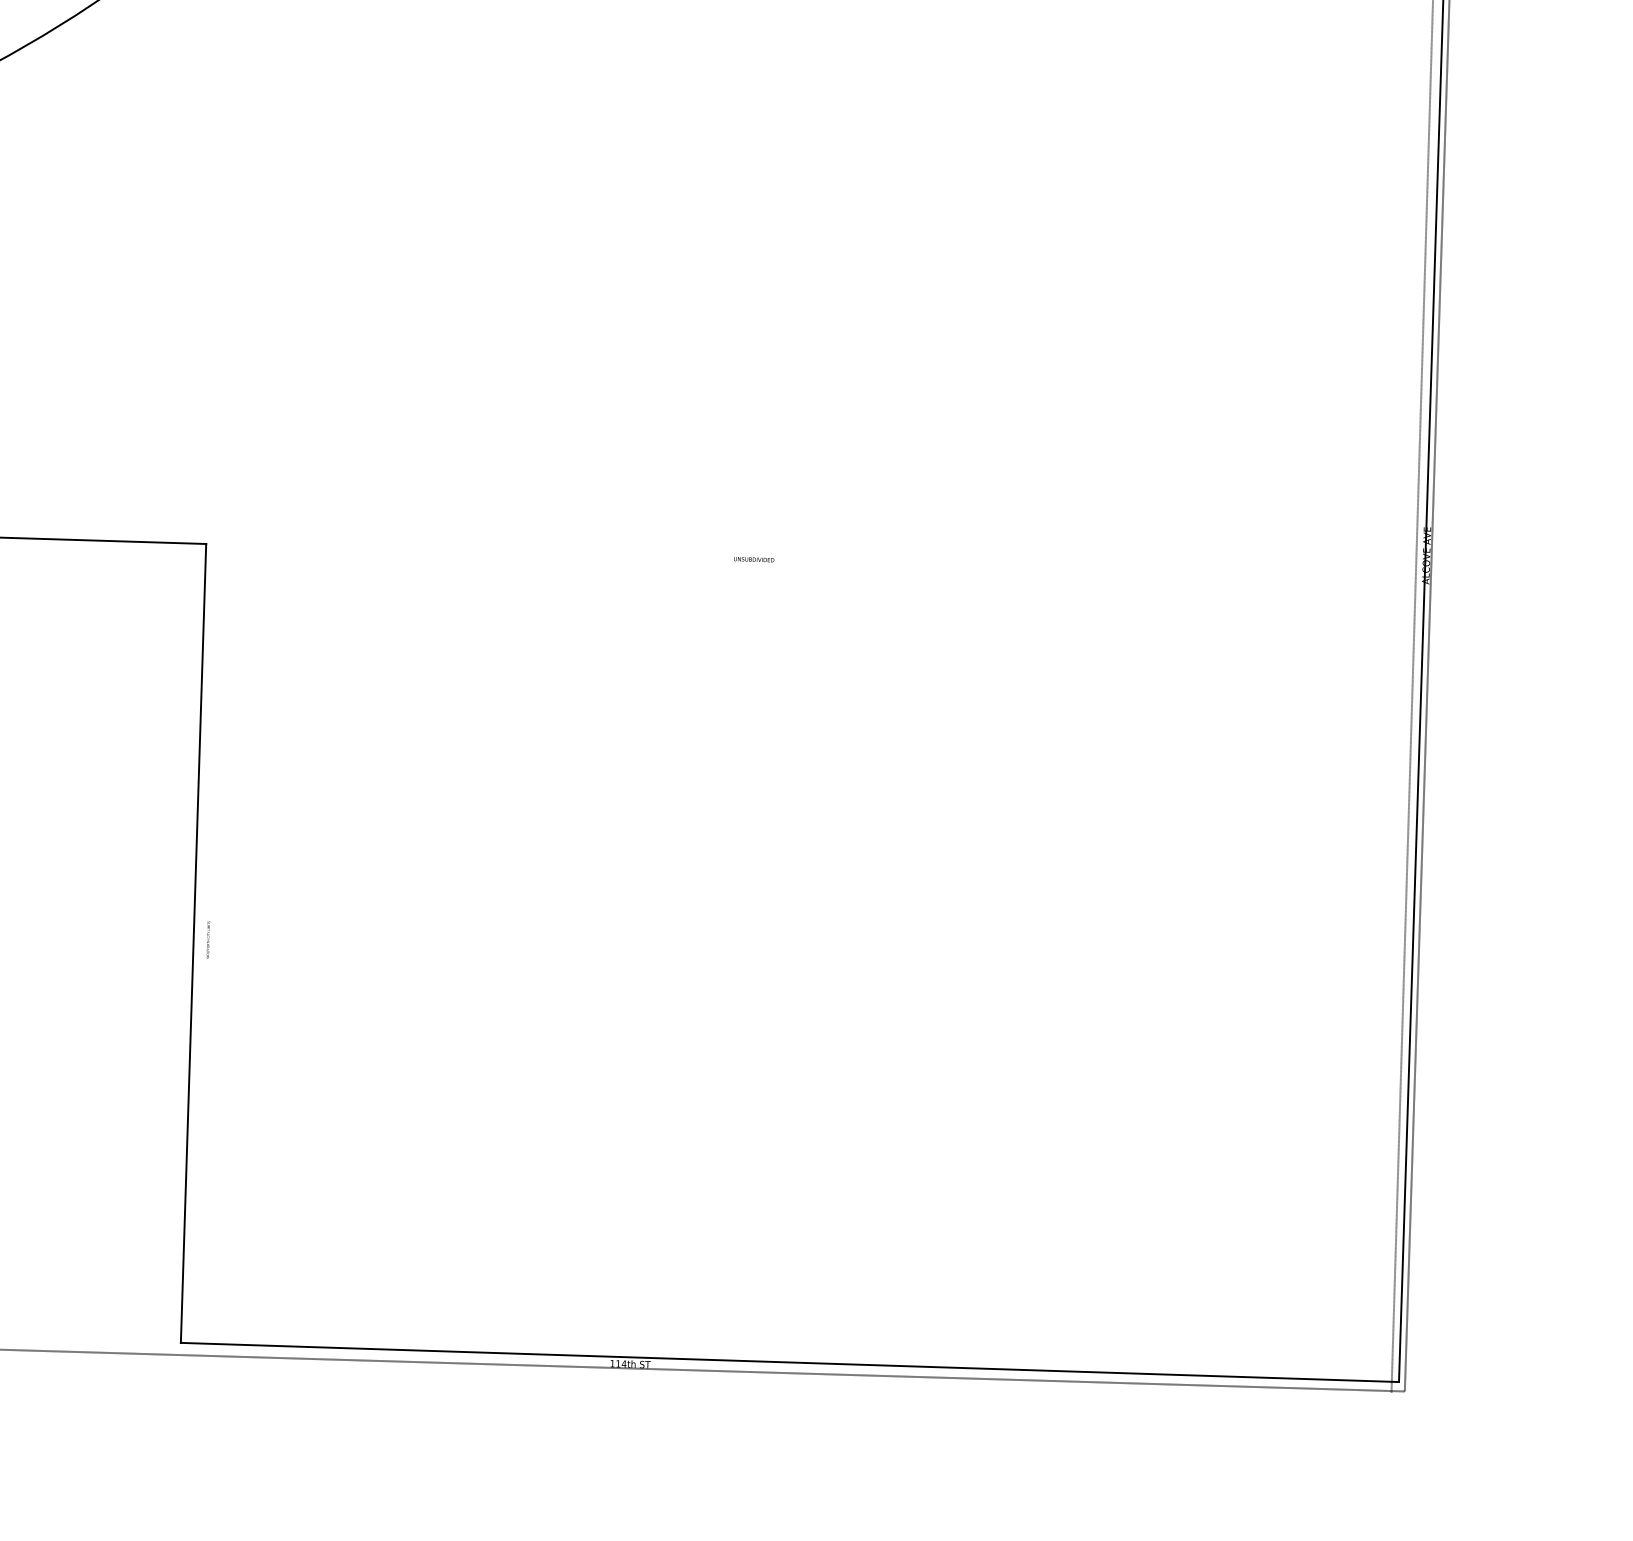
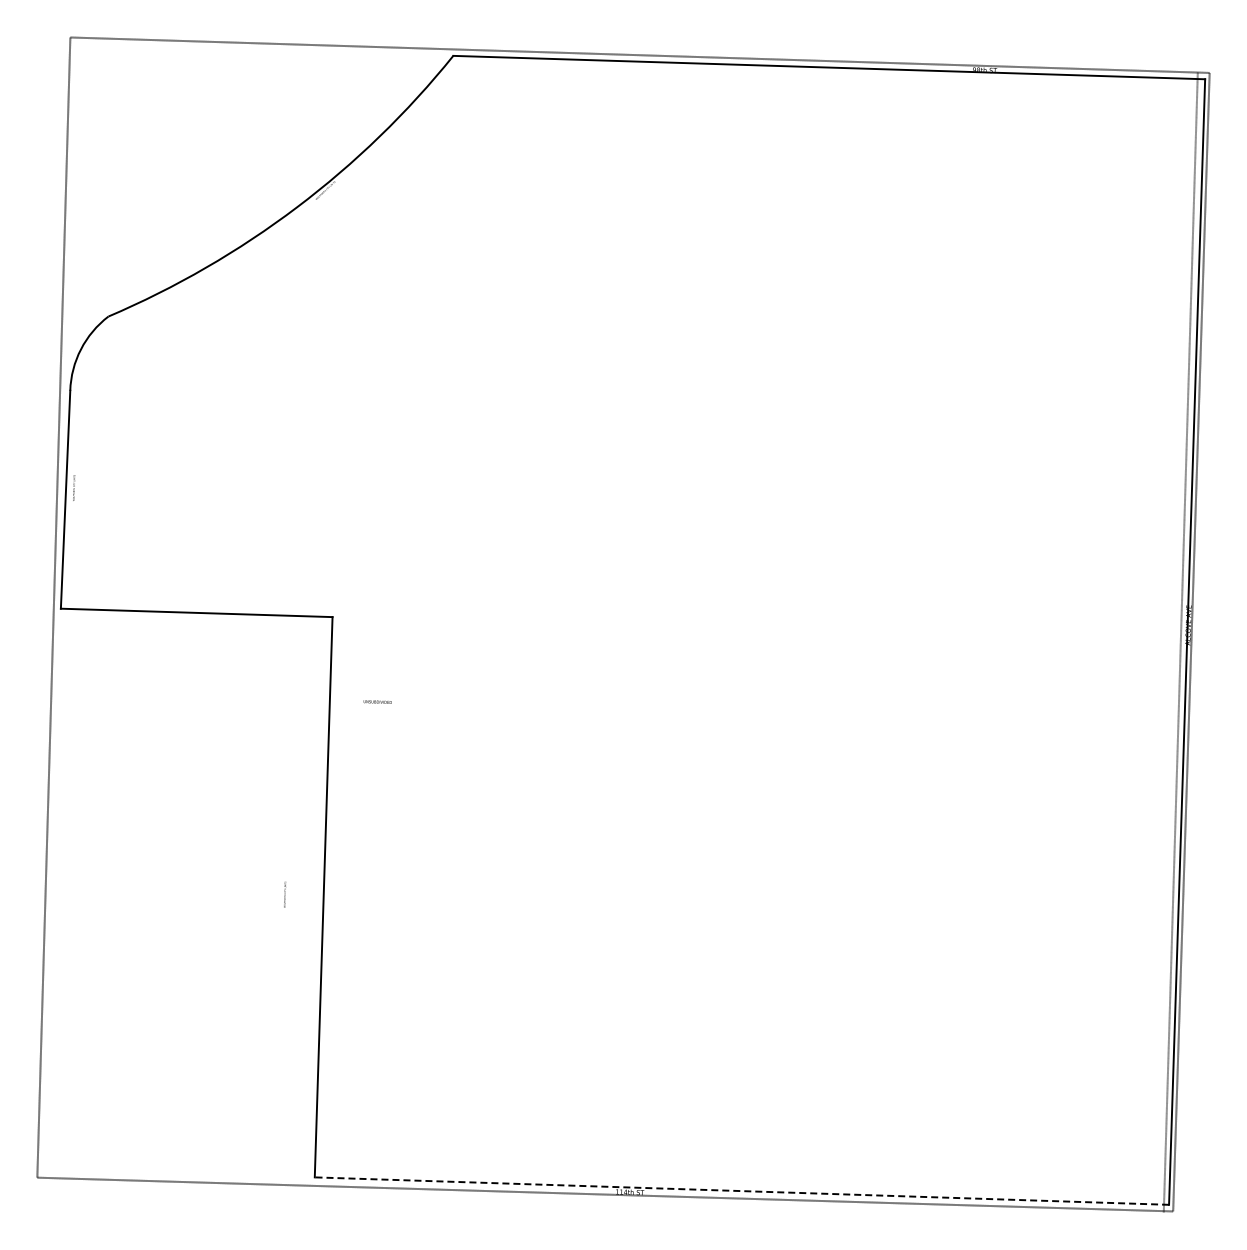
text: (753, 558) -> (377, 701), moved
text: (208, 939) -> (285, 894), moved
line: (789, 1363) -> (741, 1191), solid -> dashed

